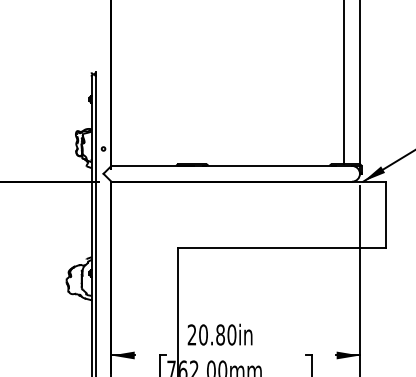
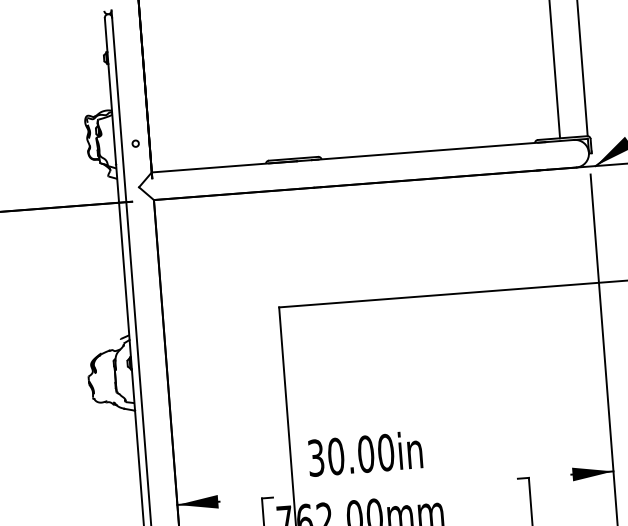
text: (206, 334) -> (341, 455), 20.80in -> 30.00in

